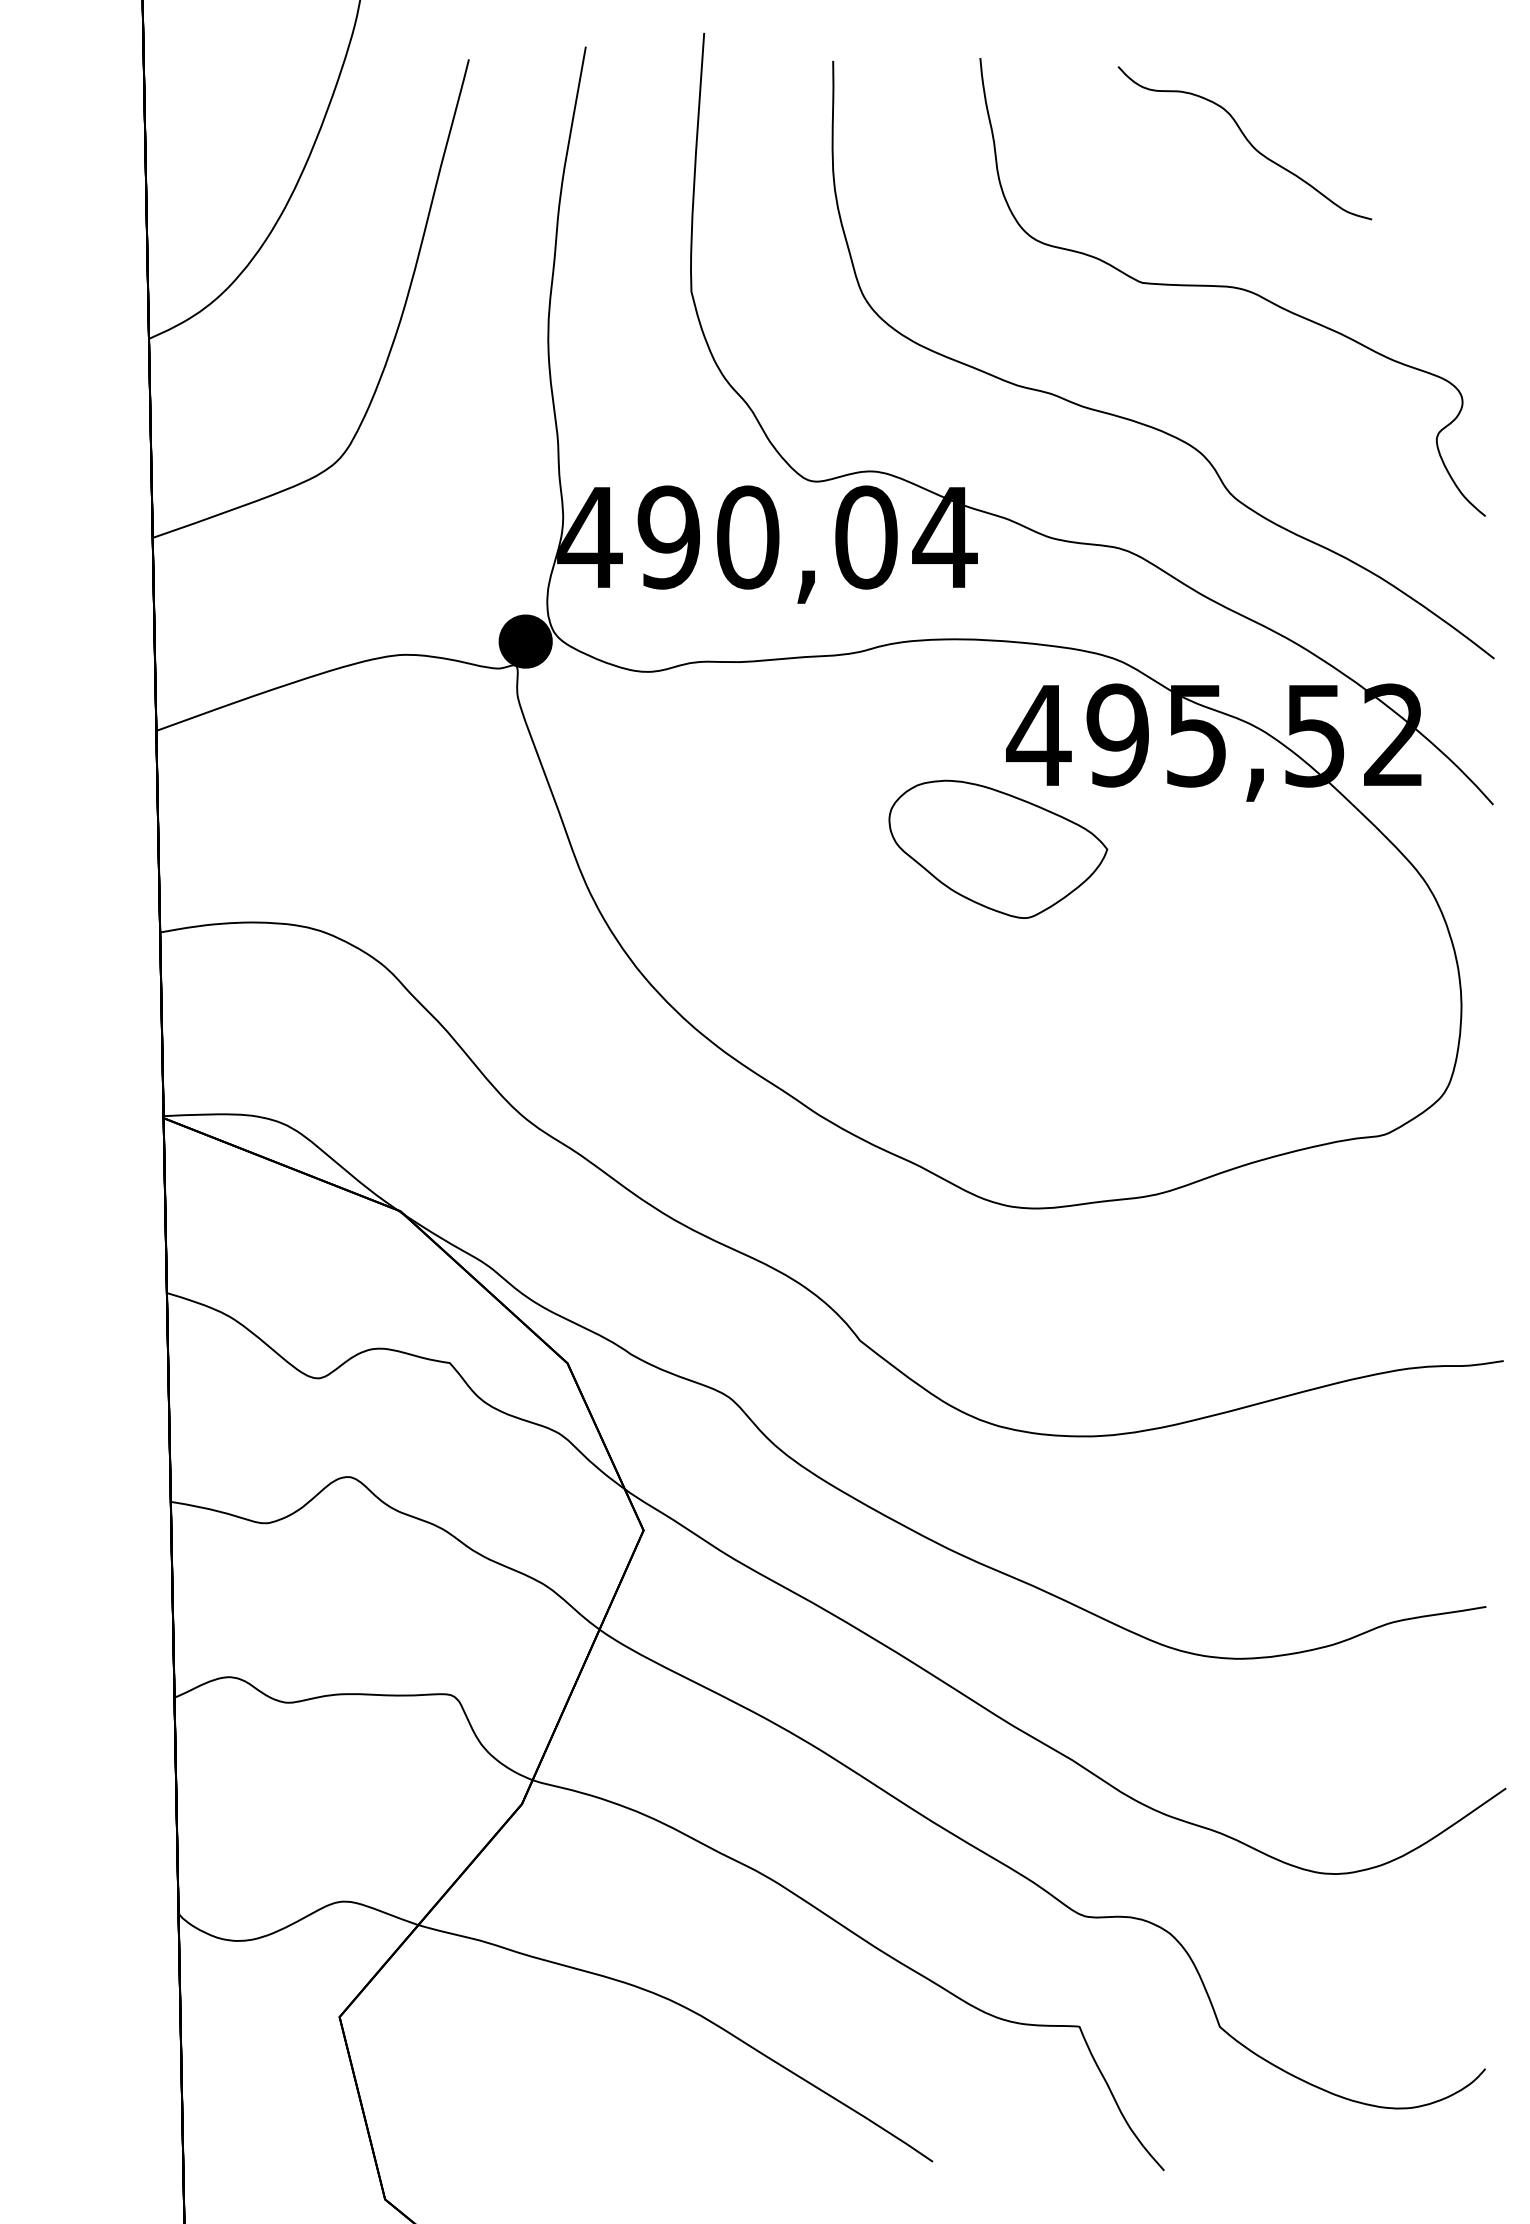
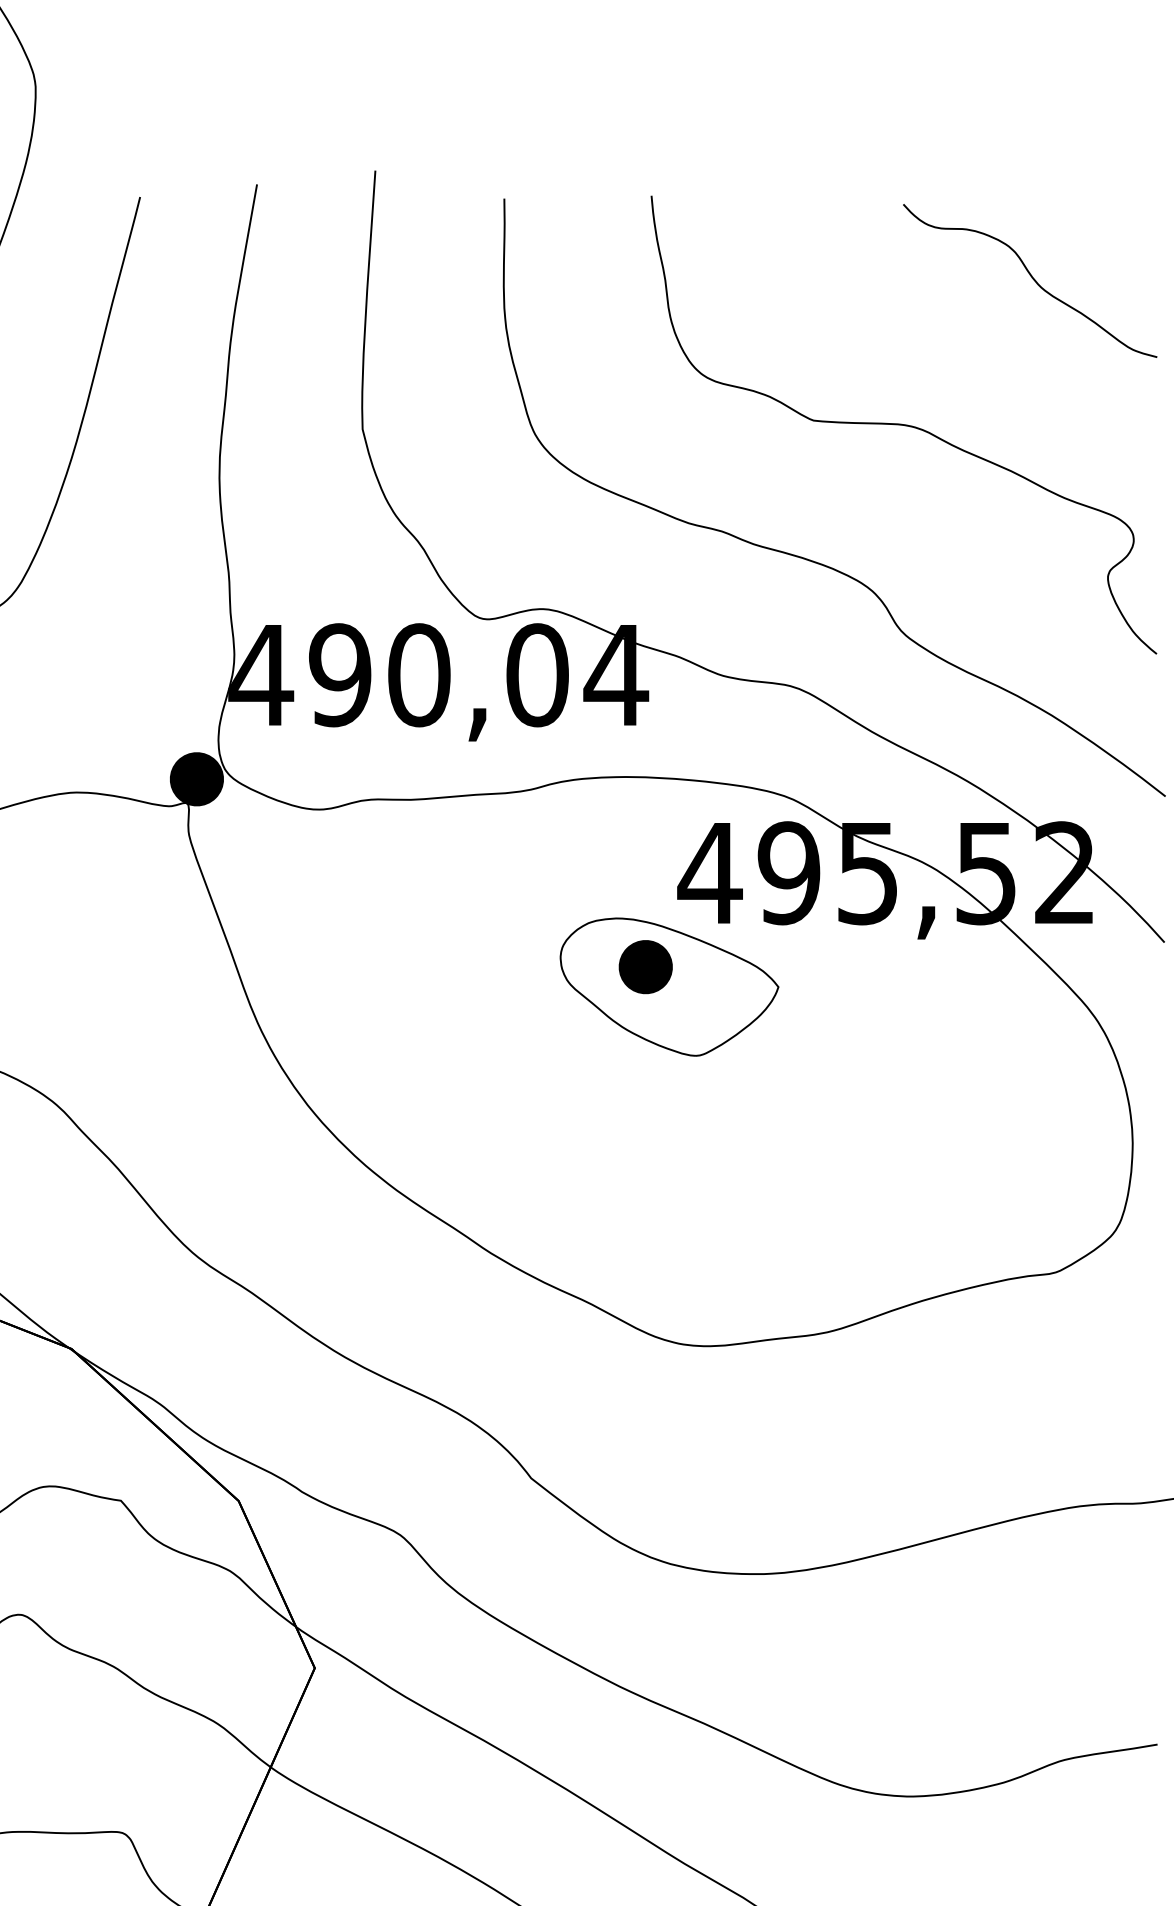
curve: (1246, 140) -> (1031, 278), moved
part: (974, 829) -> (645, 967), added

